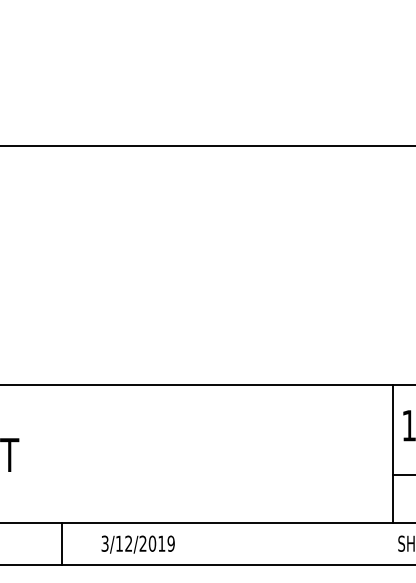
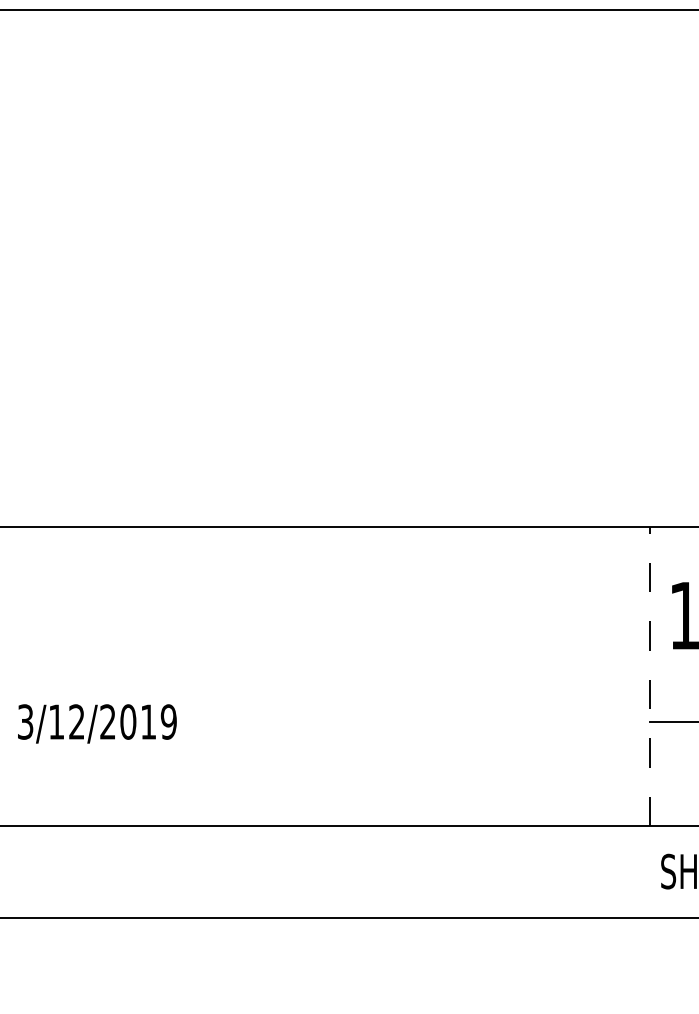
line: (393, 453) -> (650, 675), solid -> dashed
text: (137, 544) -> (95, 723), moved

